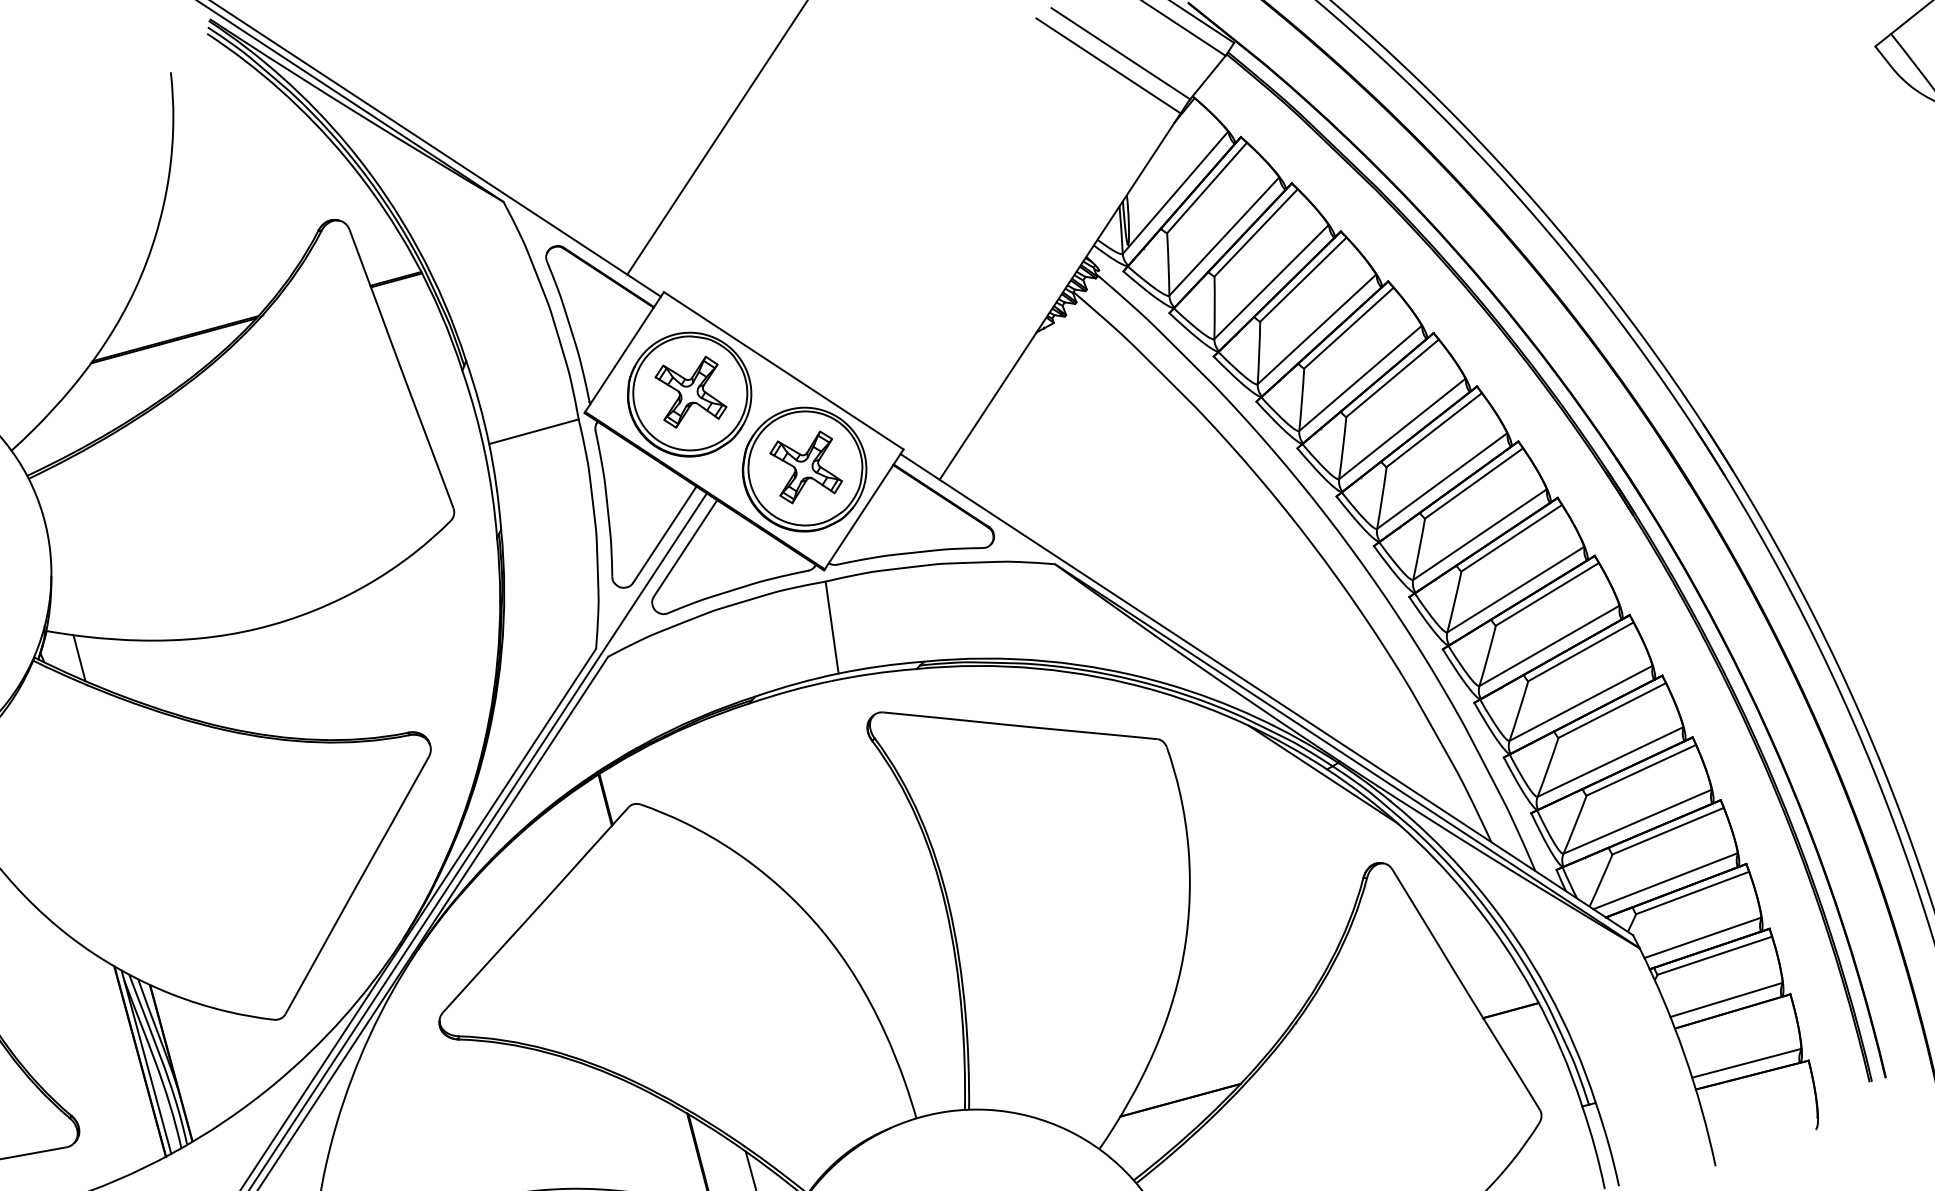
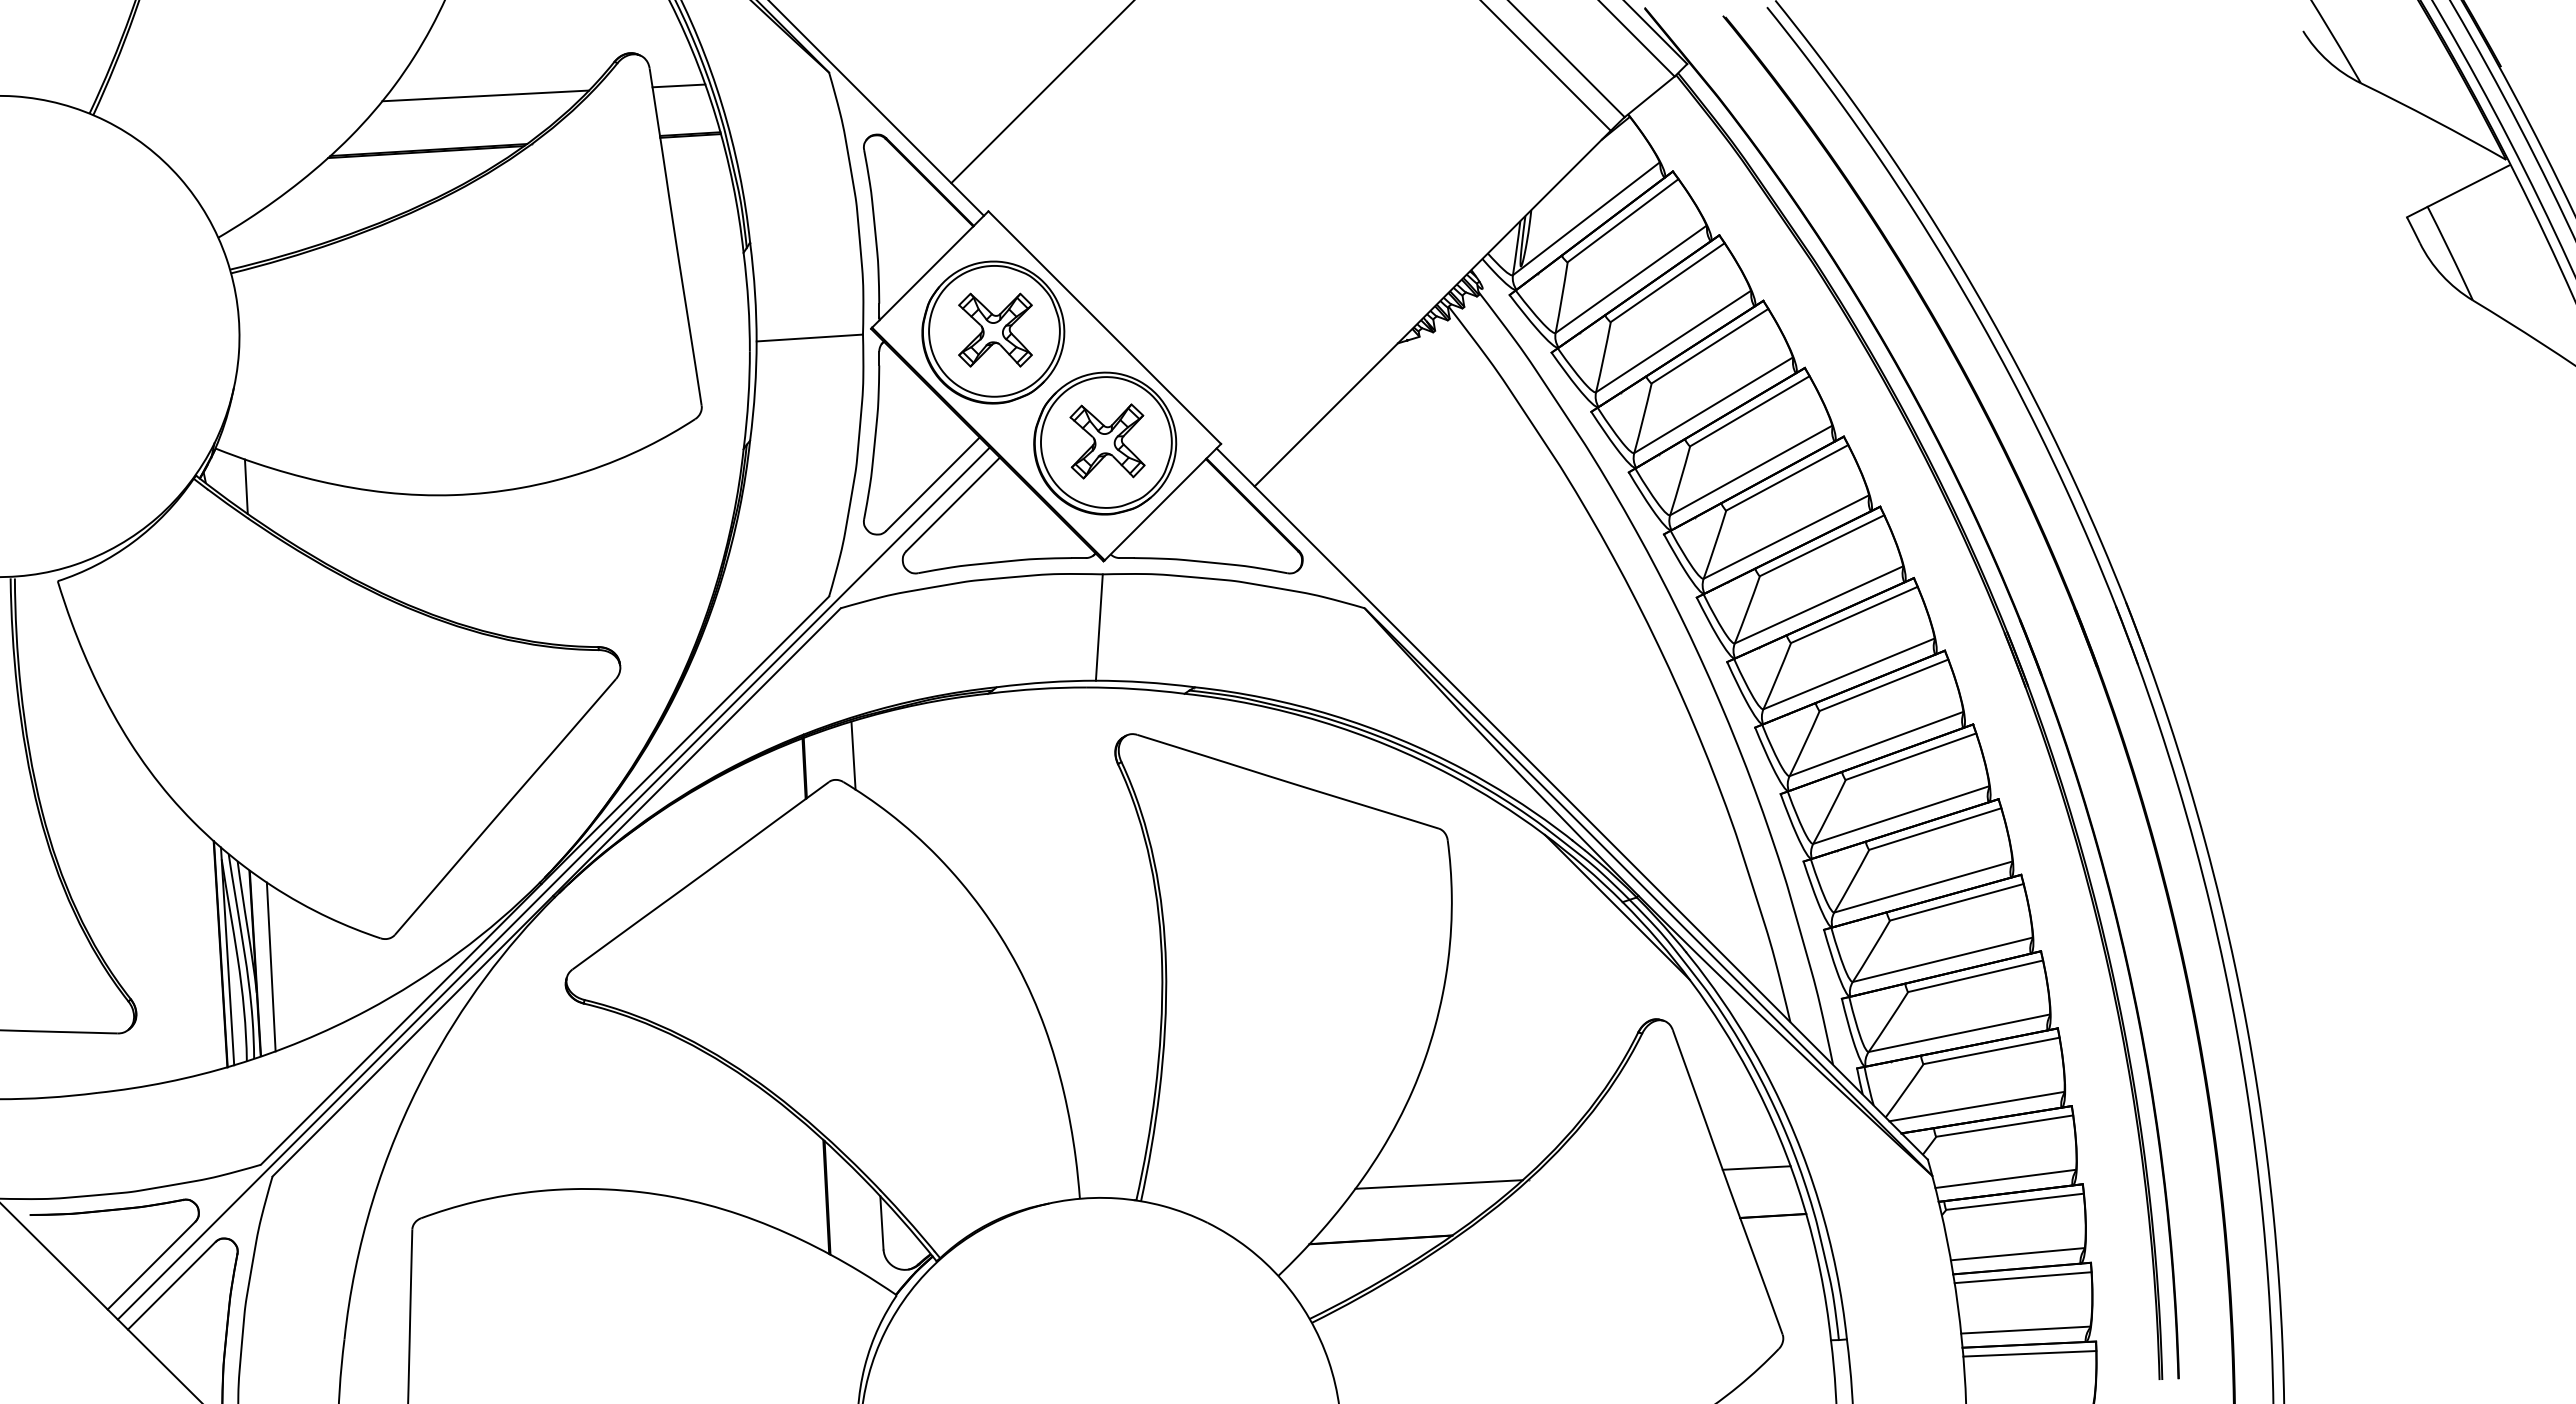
line: (377, 239) -> (678, 85), added
line: (214, 282) -> (485, 95), added
line: (644, 780) -> (853, 755), added
line: (1488, 972) -> (1756, 1167), added
line: (1734, 1019) -> (2022, 1277), added
line: (1219, 1042) -> (1438, 1184), added
line: (184, 1063) -> (270, 966), added
line: (1753, 1082) -> (2029, 1353), added

